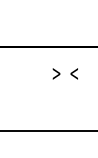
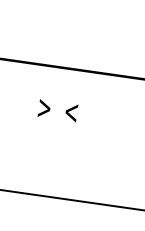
text: (64, 73) -> (56, 109), moved

